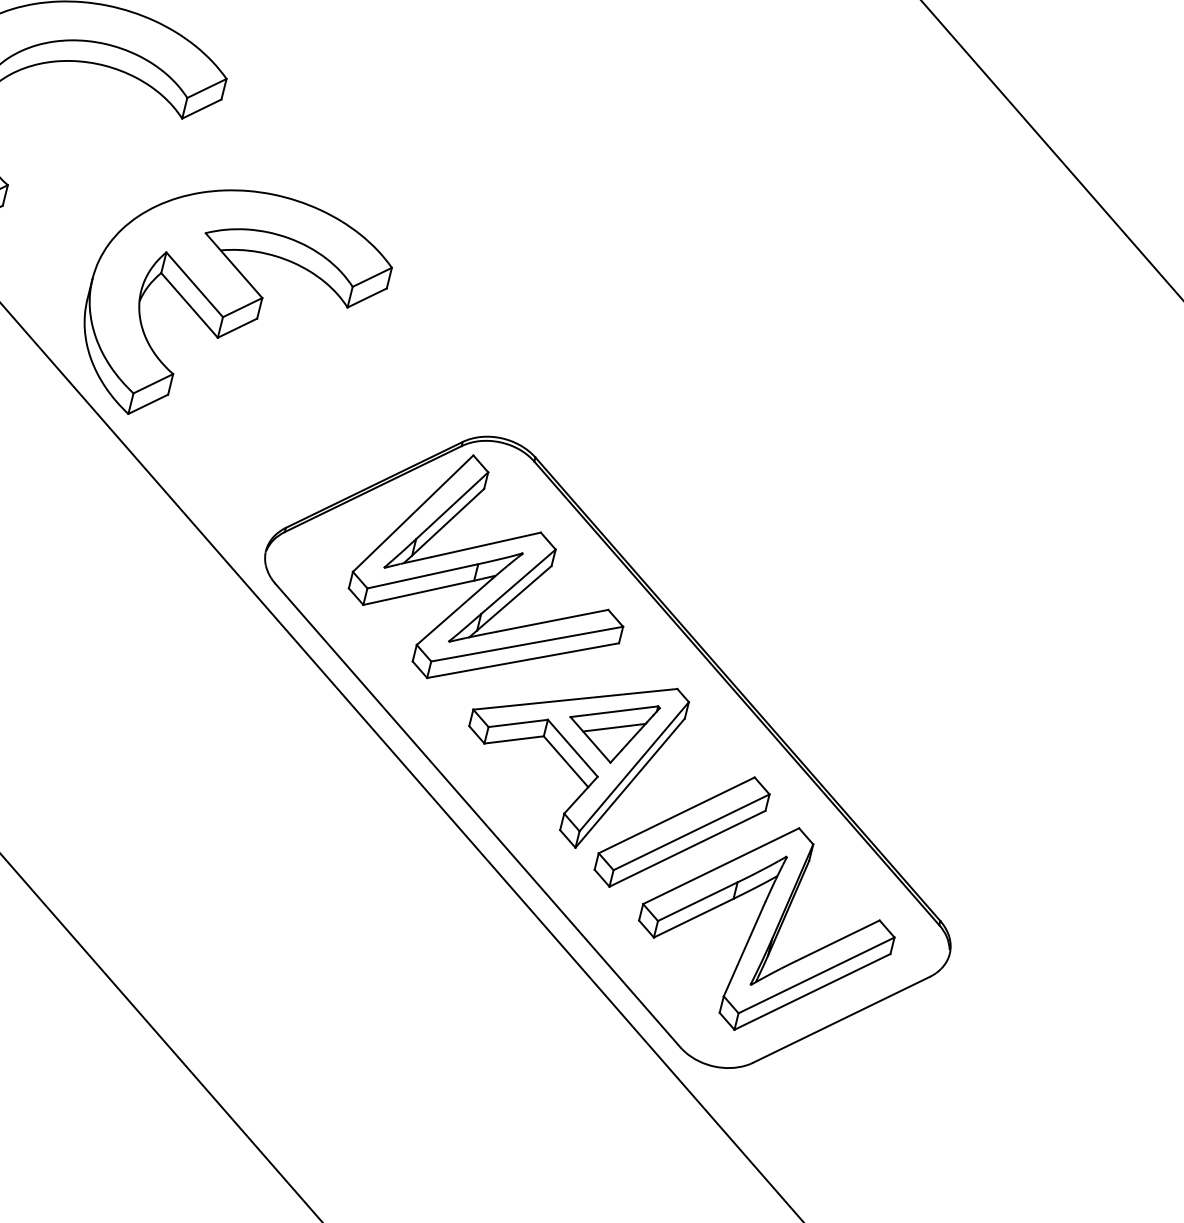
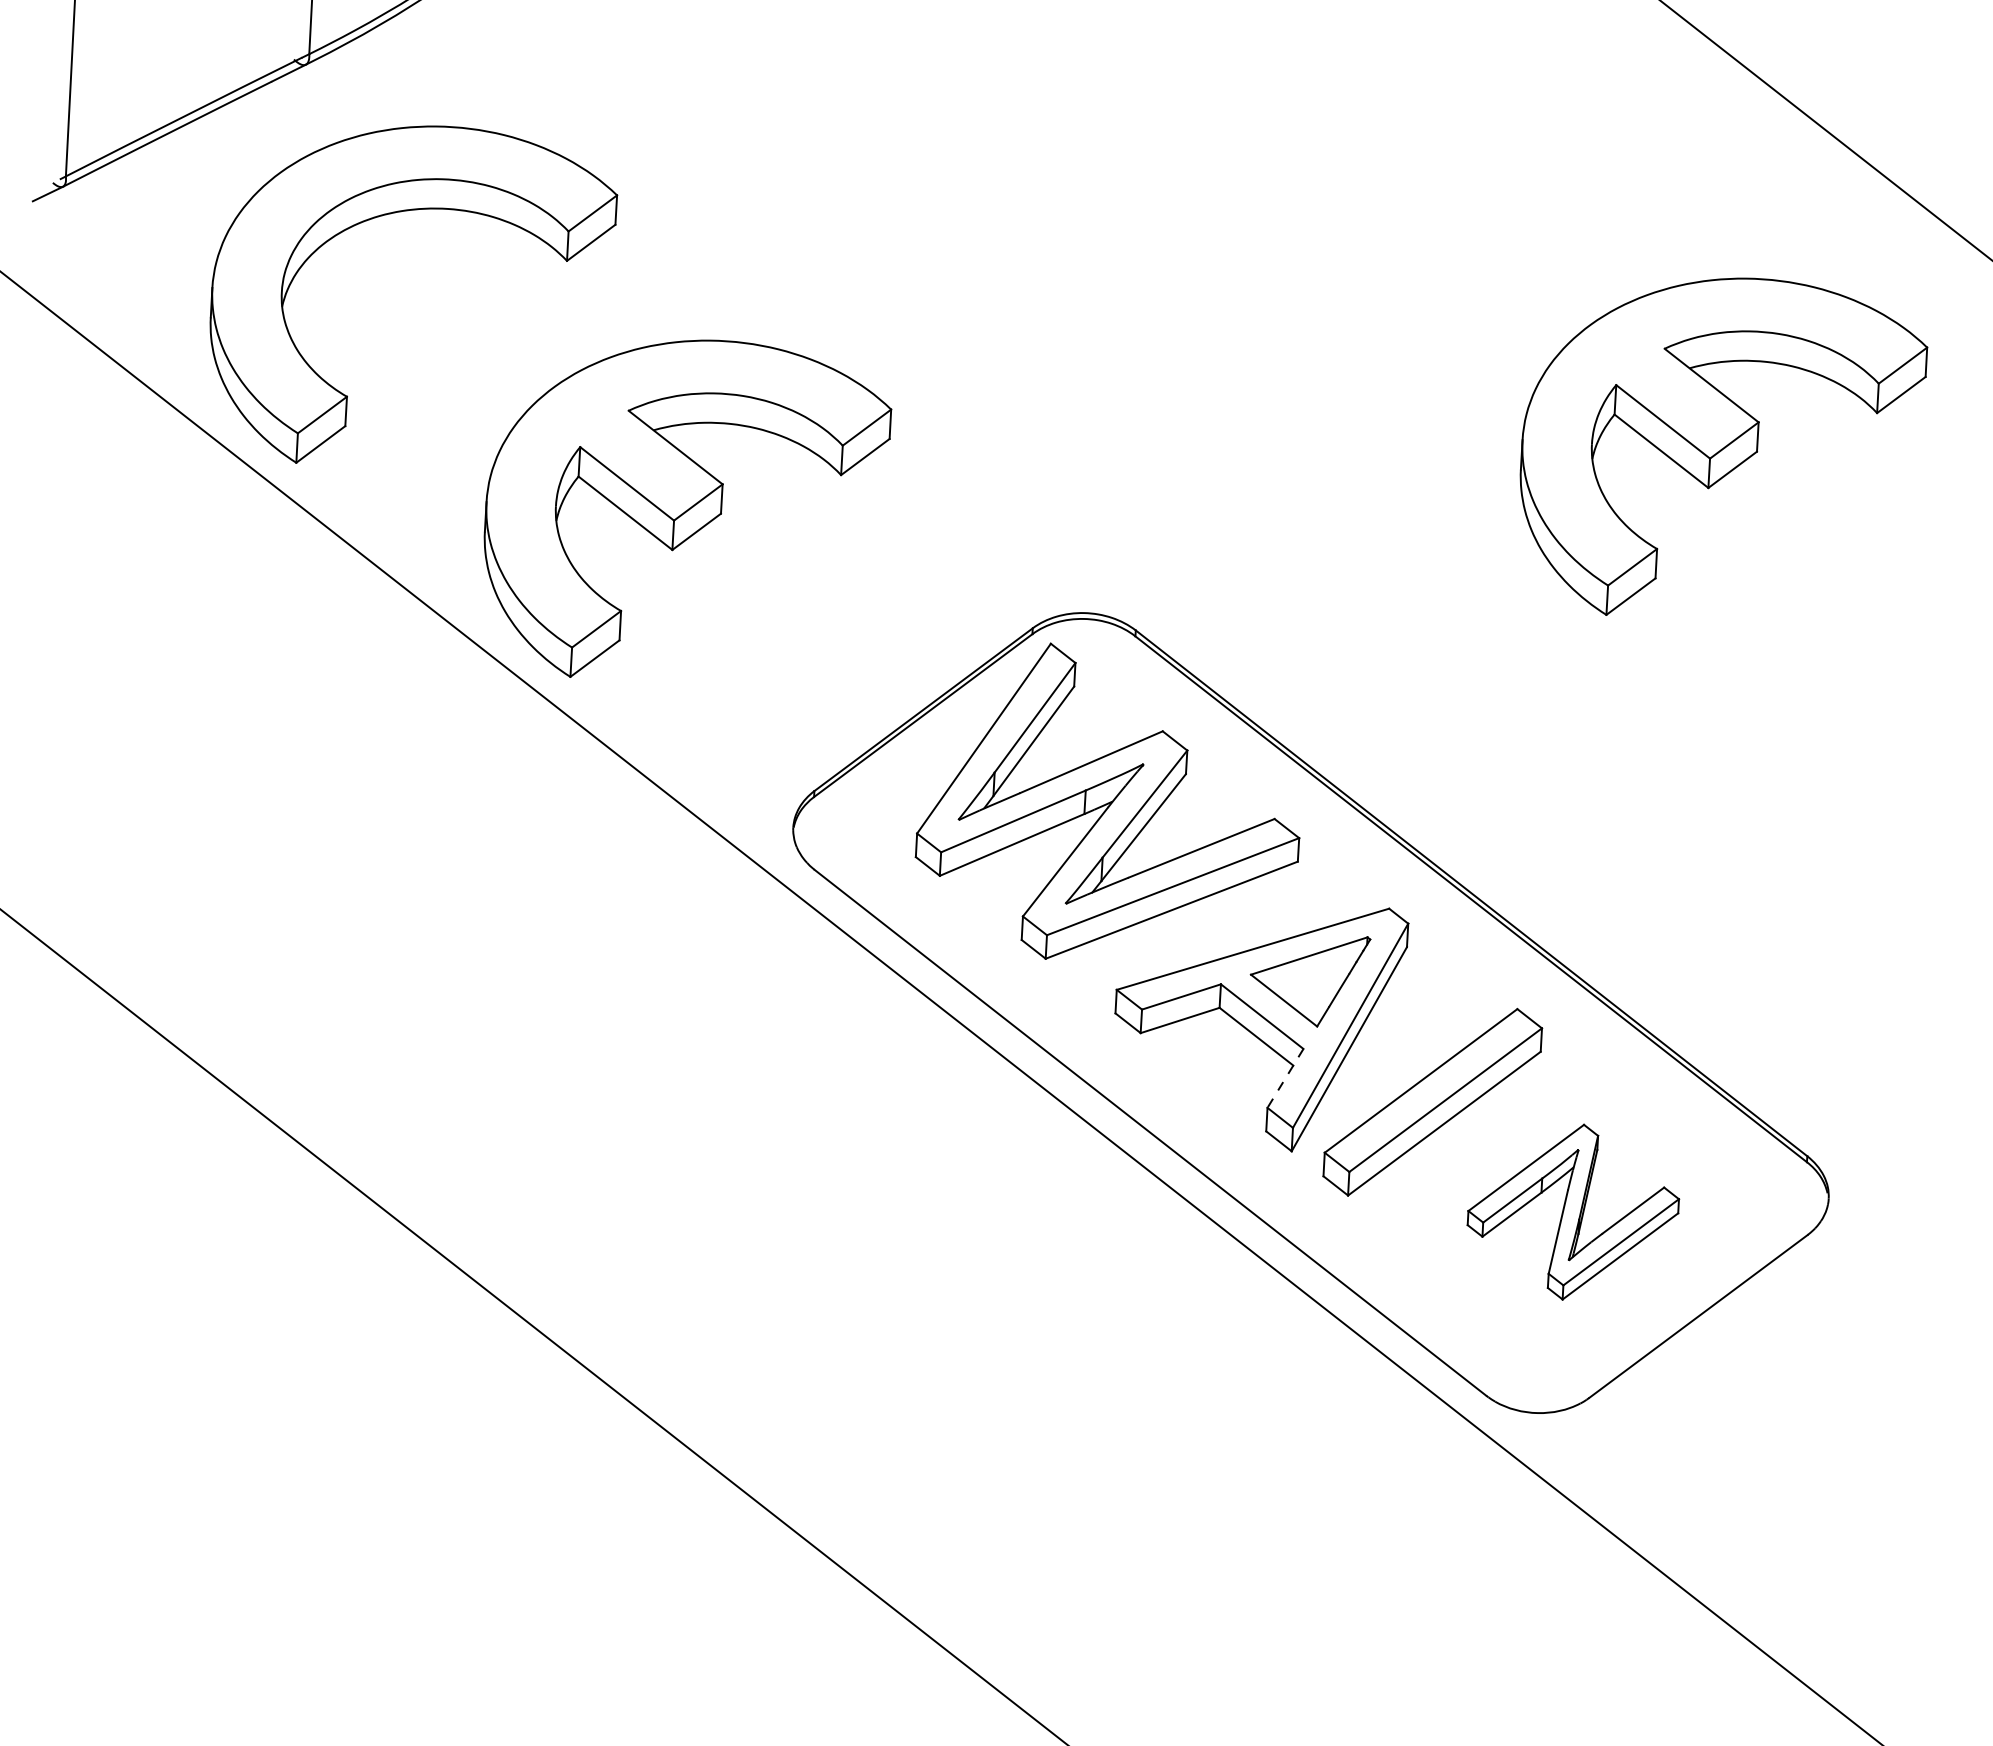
part: (976, 406) -> (1723, 446), added
line: (613, 727) -> (1312, 977), removed
line: (580, 795) -> (1285, 1078), solid -> dashed
part: (767, 928) -> (1573, 1211), size x0.6

